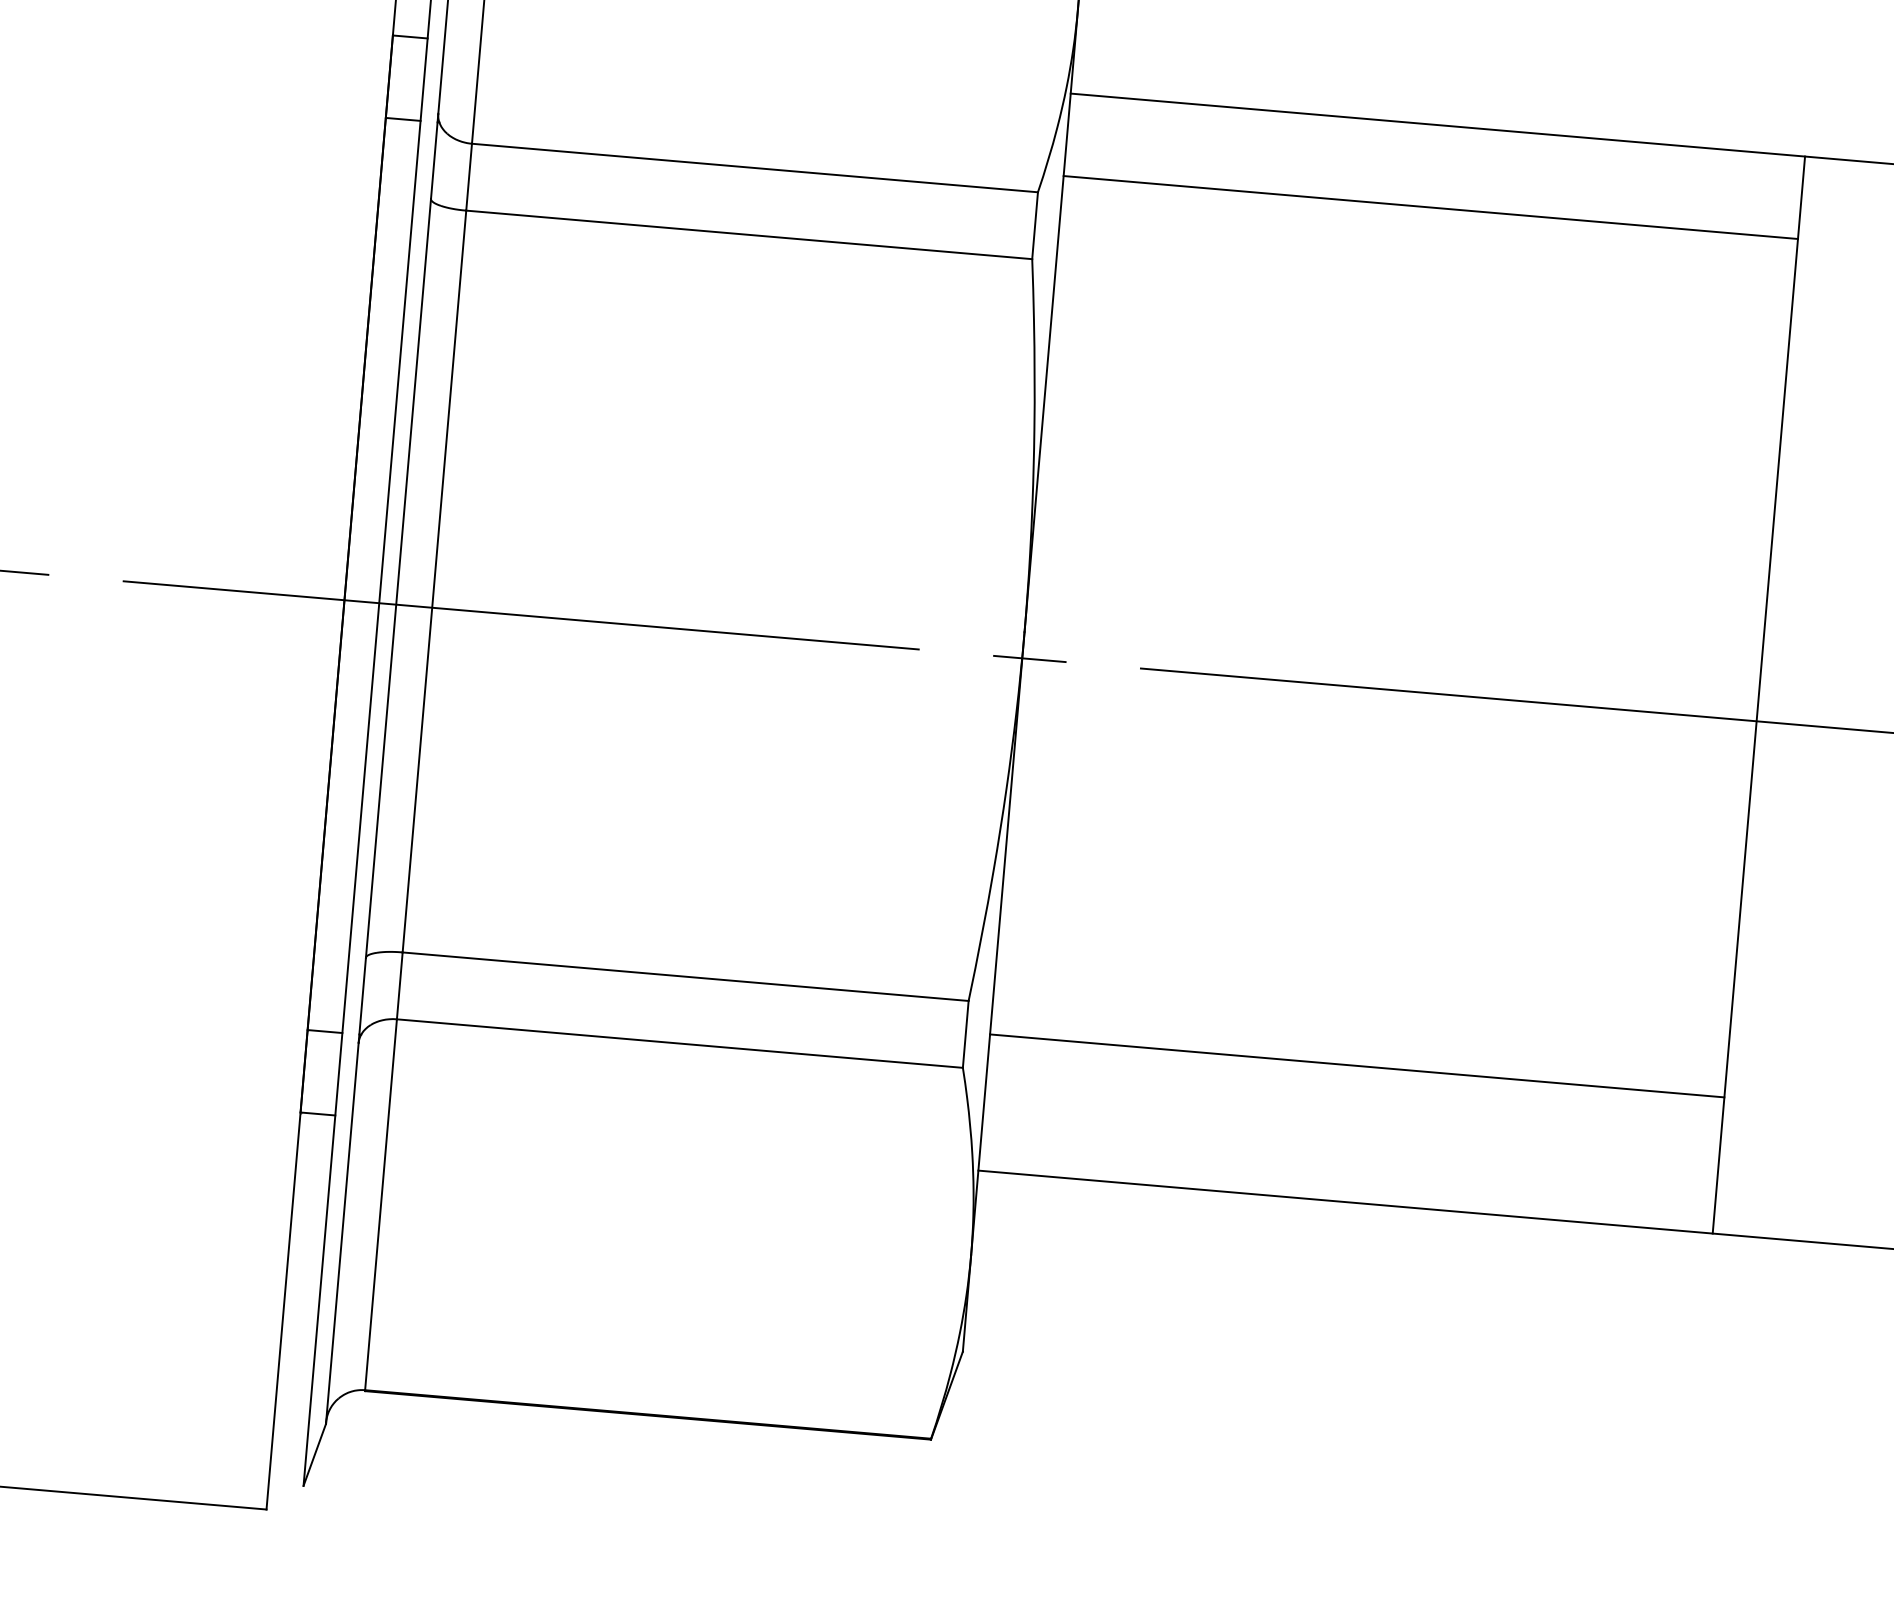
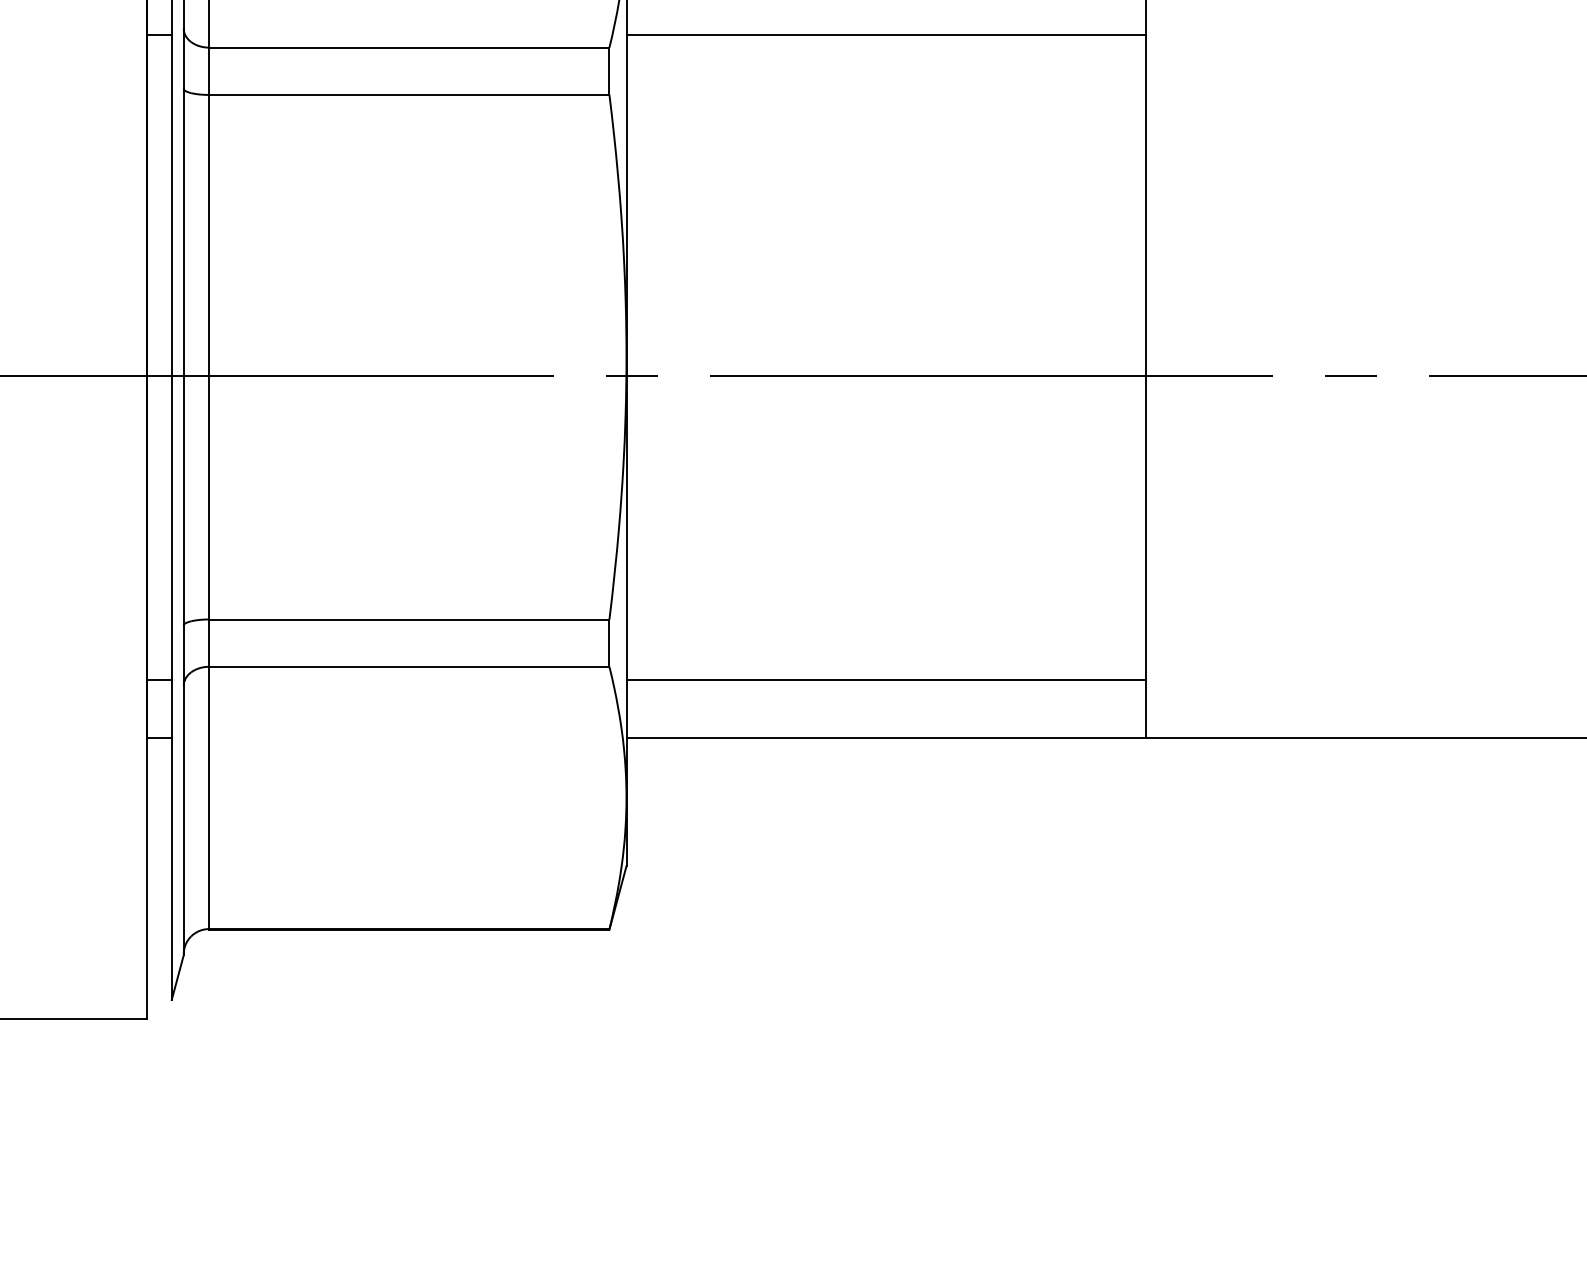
line: (1356, 1065) -> (885, 679), moved

